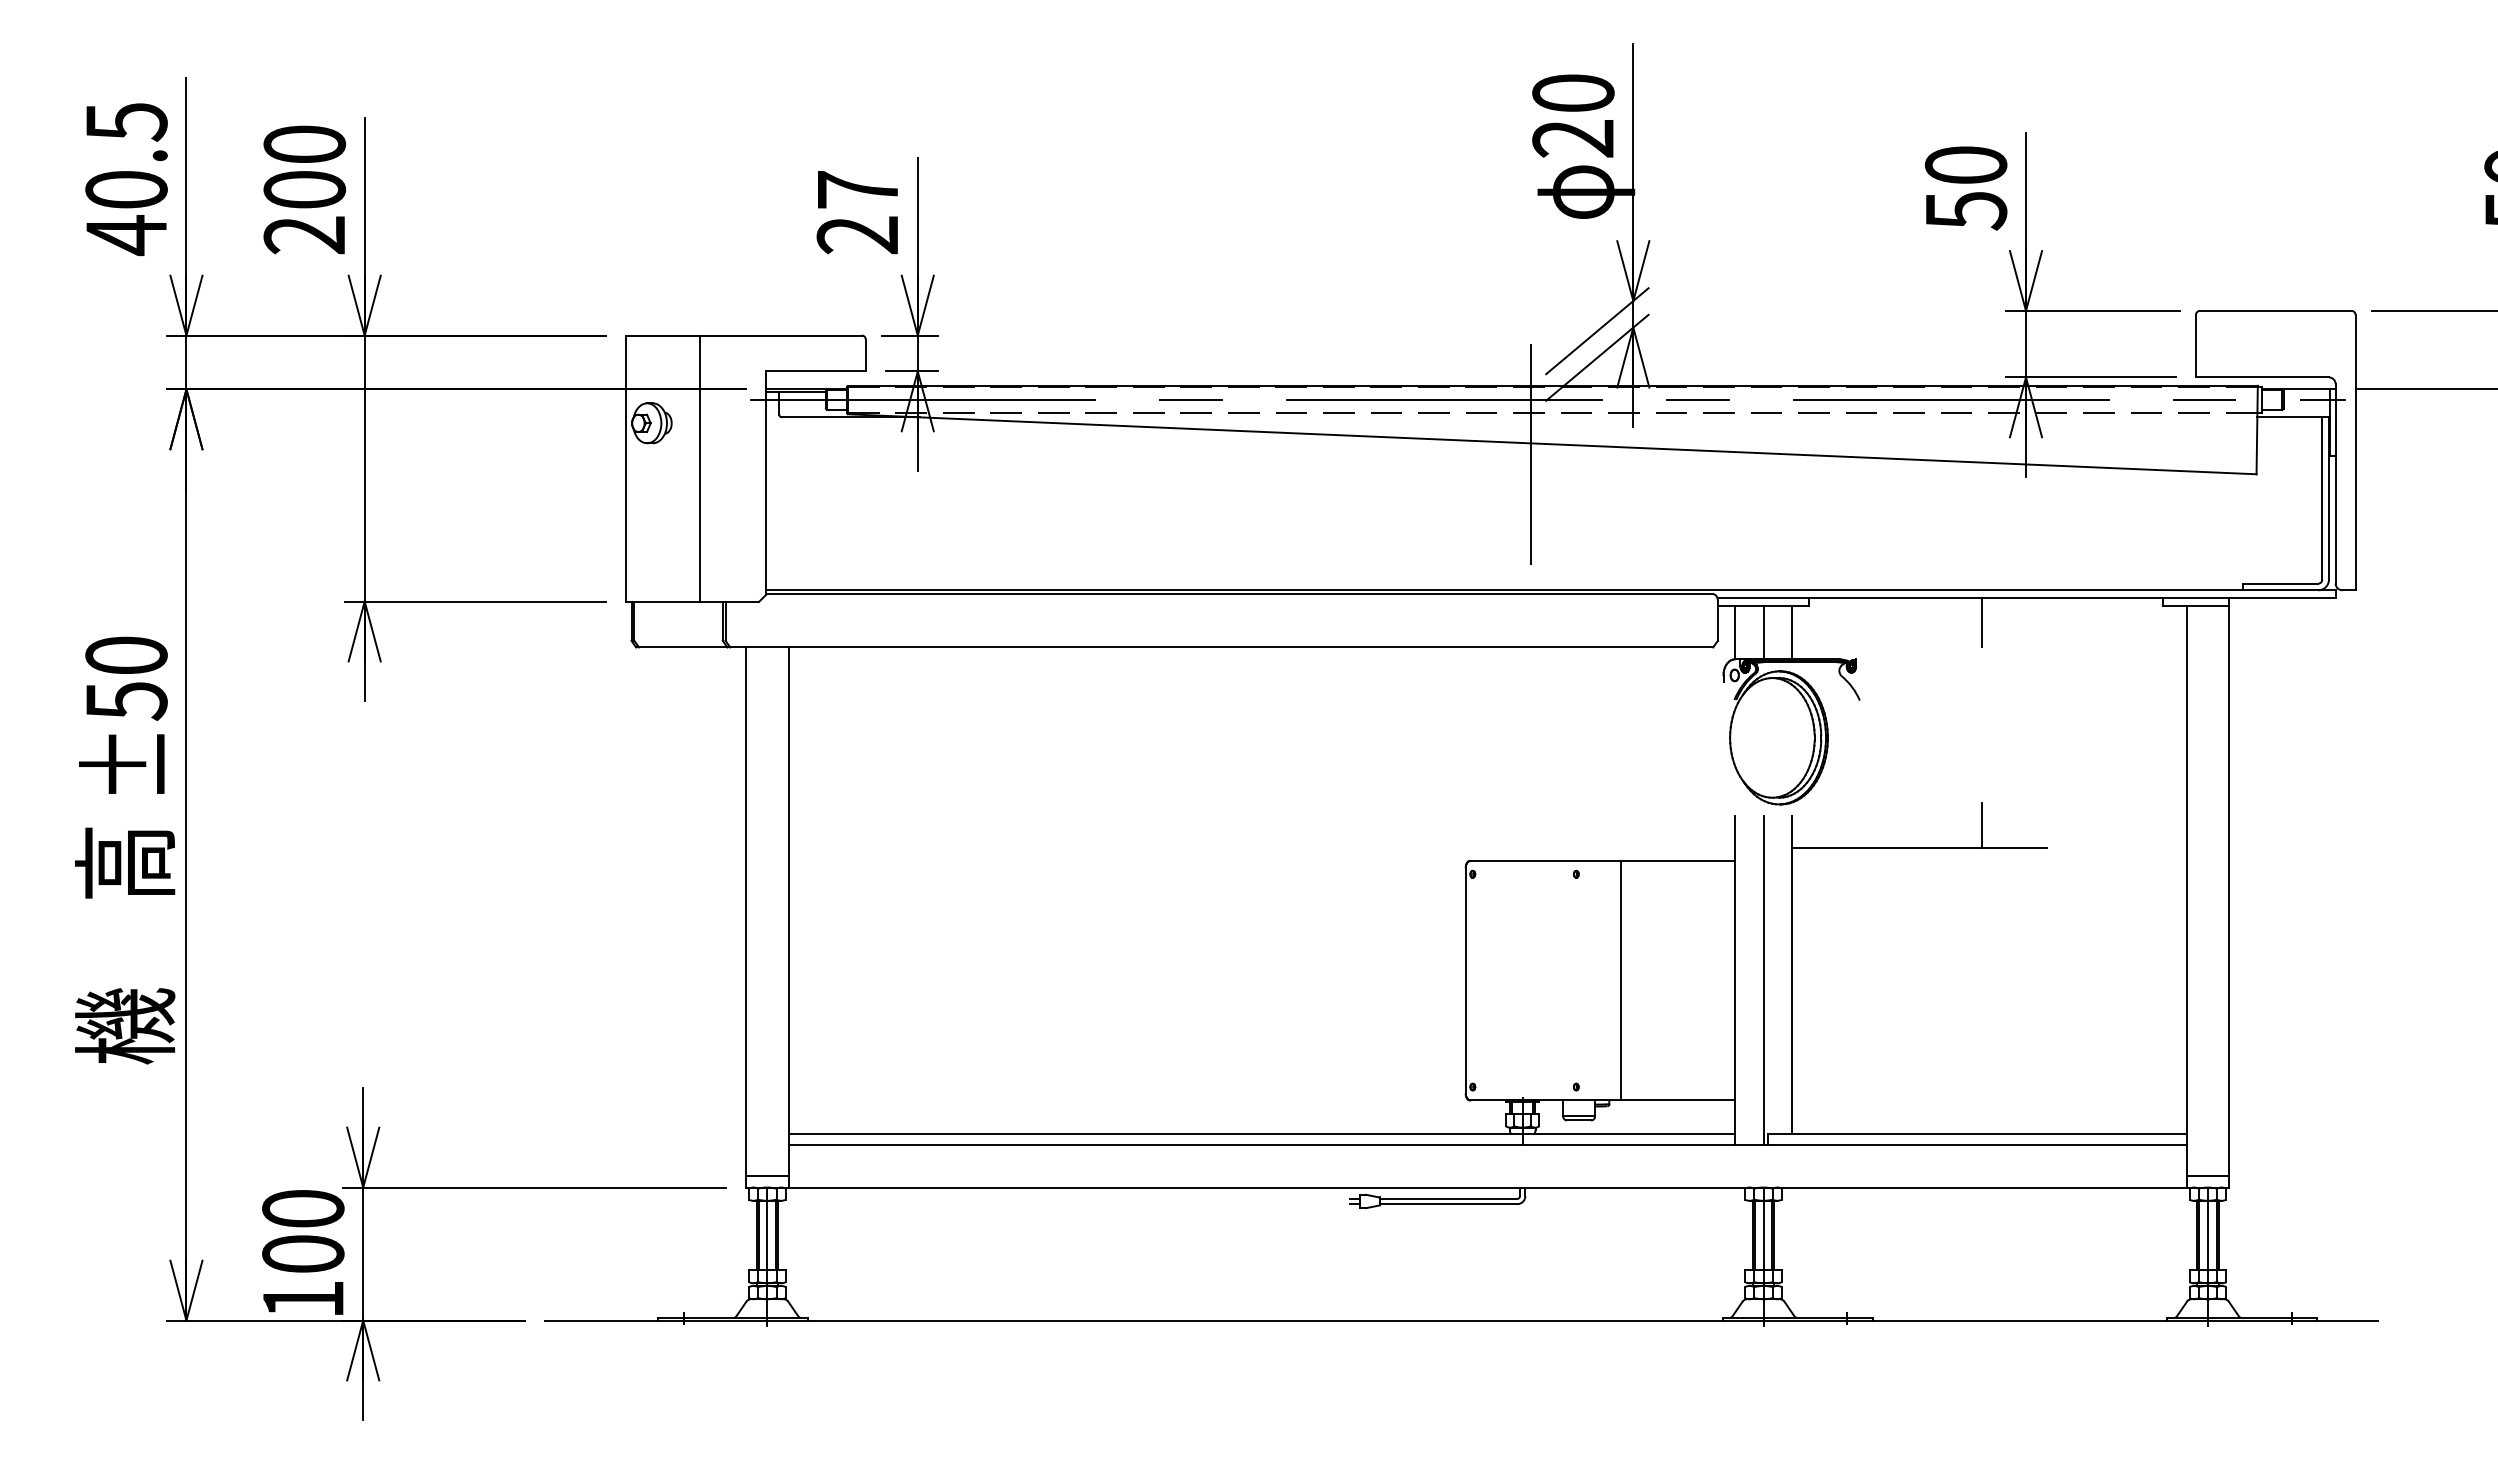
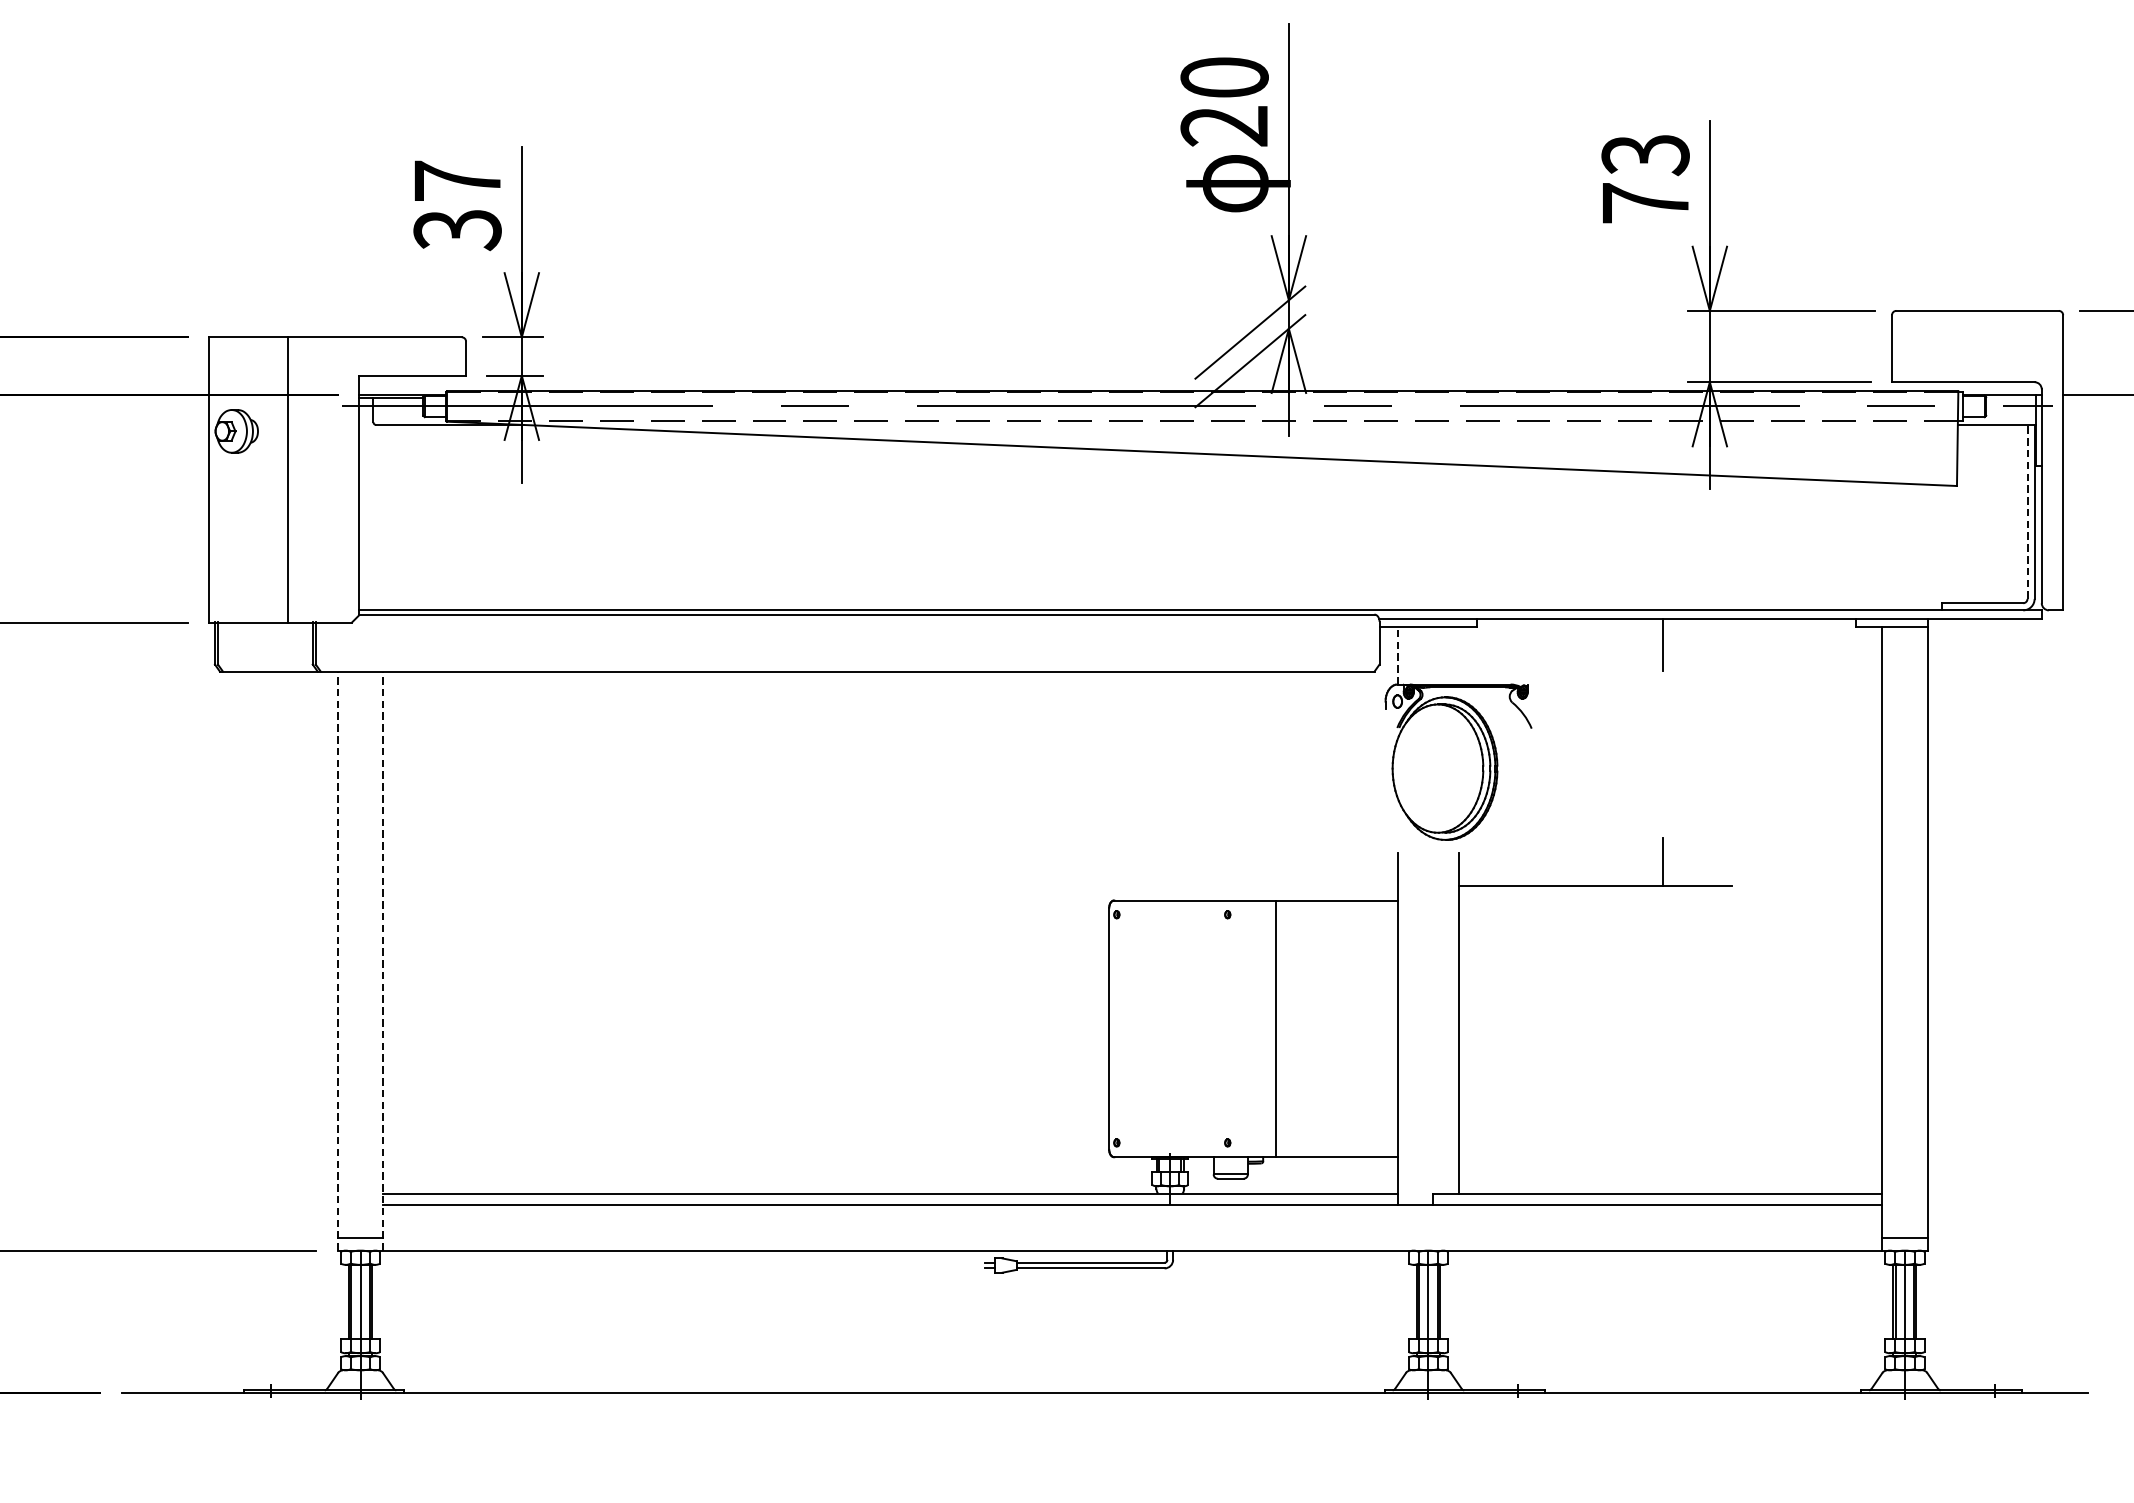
text: (1966, 188) -> (1646, 179), 50 -> 73
text: (858, 235) -> (458, 230), 27 -> 37
line: (1530, 454) -> (1178, 464), removed
line: (2322, 497) -> (2027, 510), solid -> dashed
line: (1734, 632) -> (1397, 655), solid -> dashed
line: (1763, 632) -> (1428, 655), removed
line: (1792, 632) -> (1459, 655), removed
line: (746, 916) -> (338, 960), solid -> dashed
line: (788, 916) -> (383, 960), solid -> dashed
line: (1763, 980) -> (1428, 1028), removed

